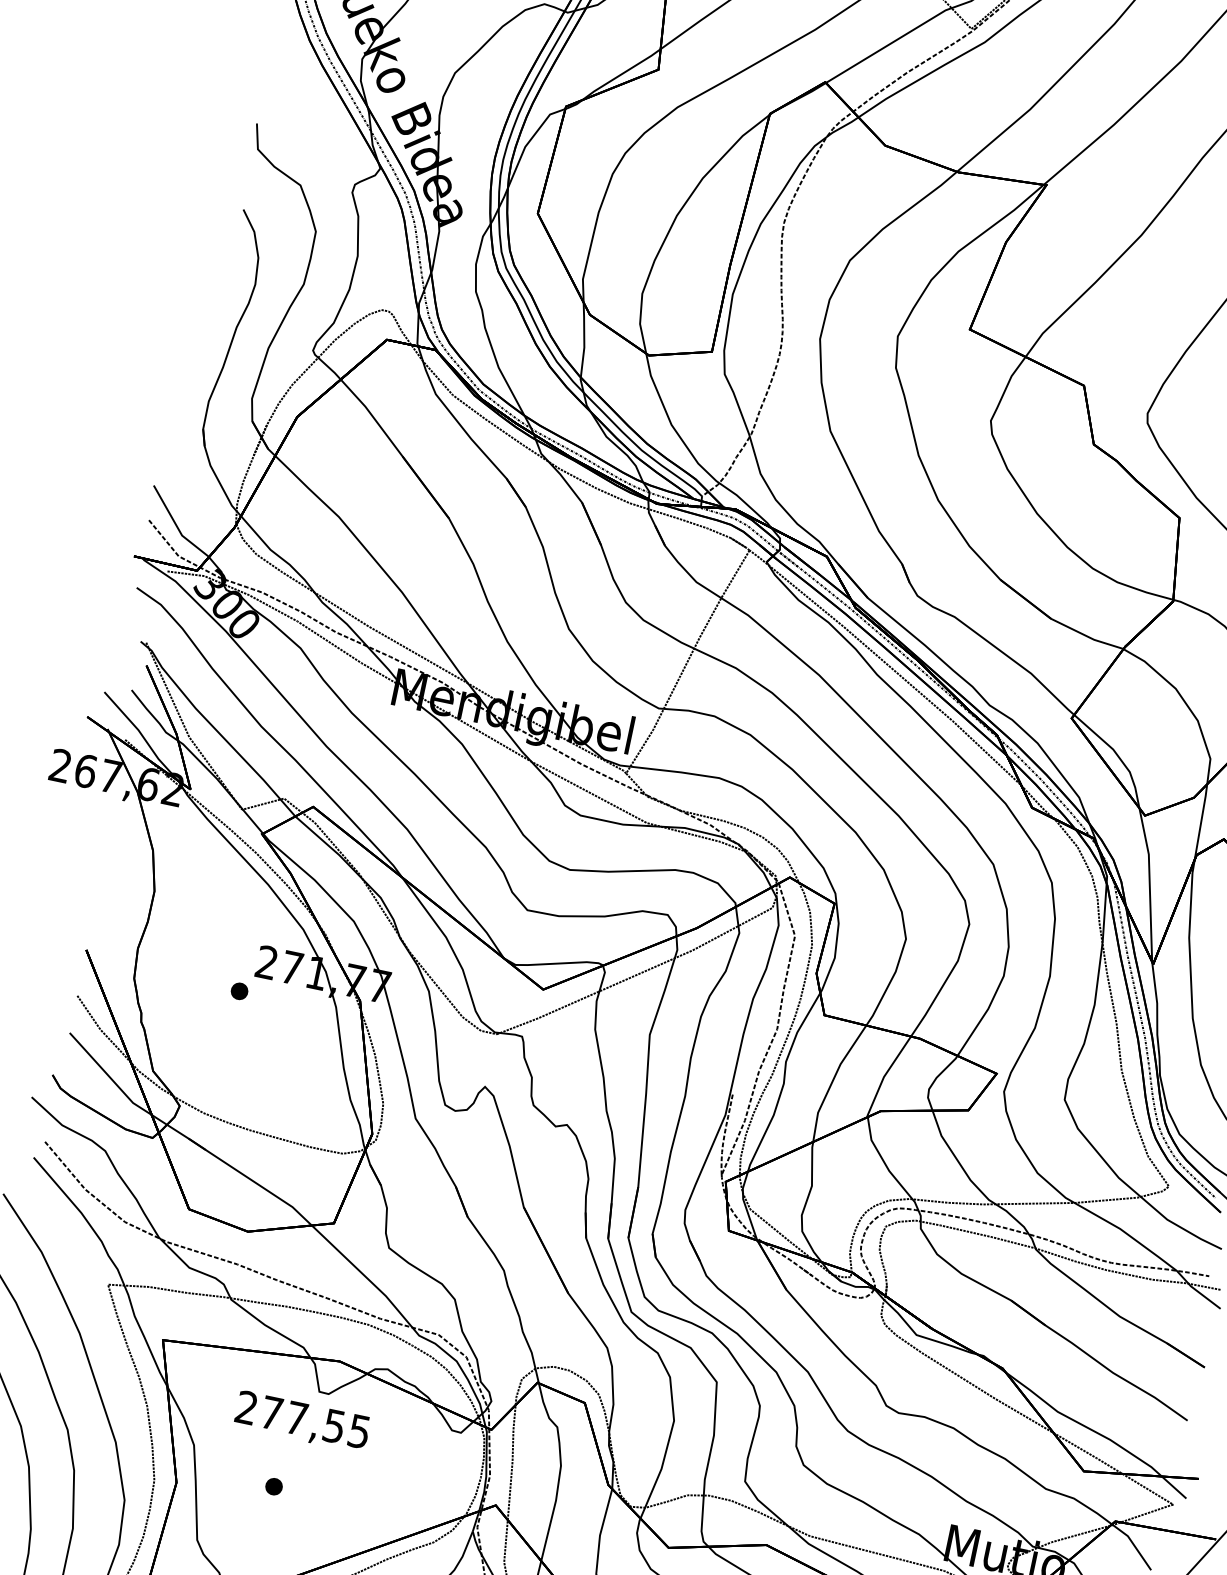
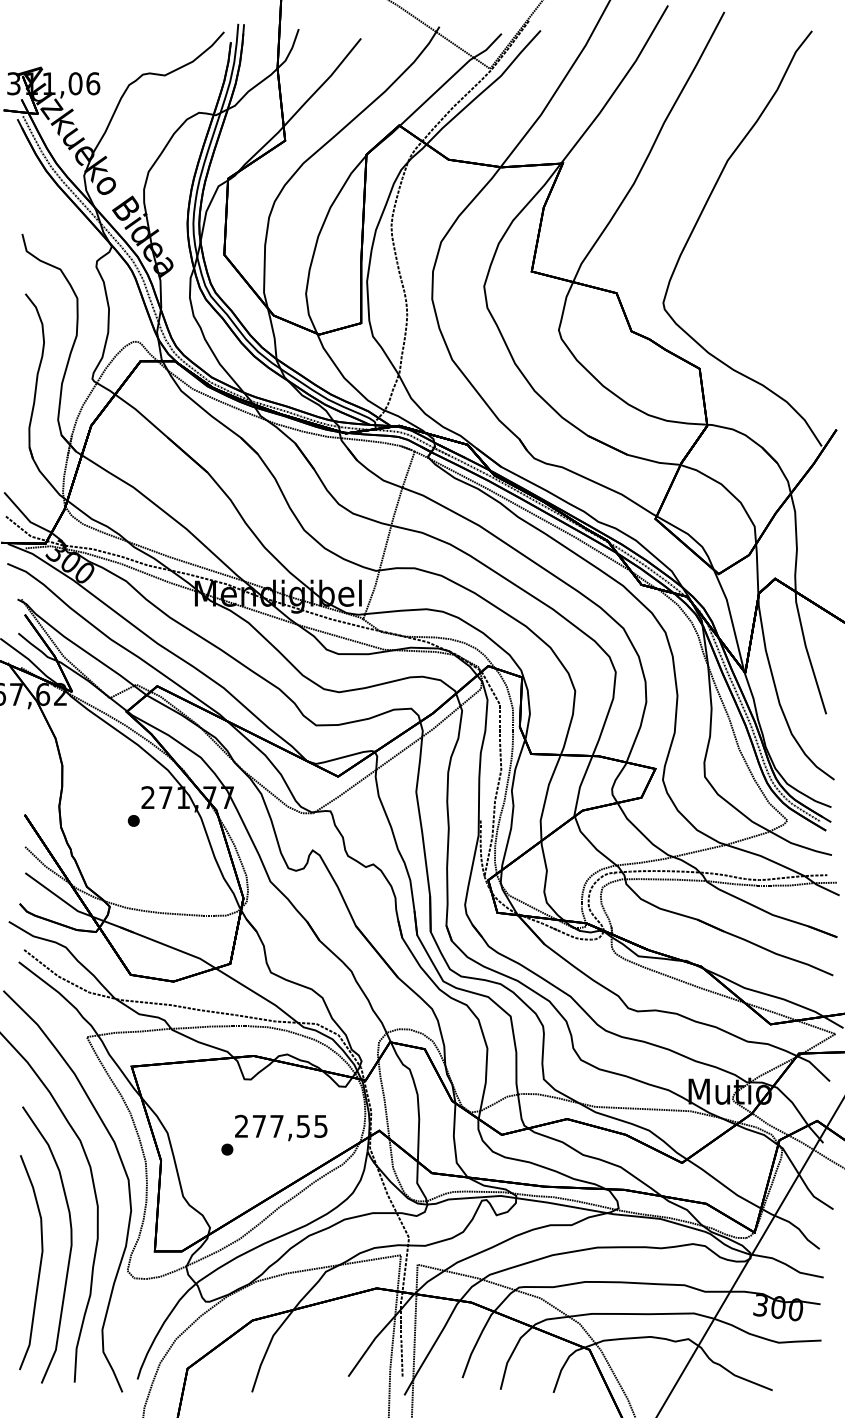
text: (302, 1421) -> (281, 1127), moved

